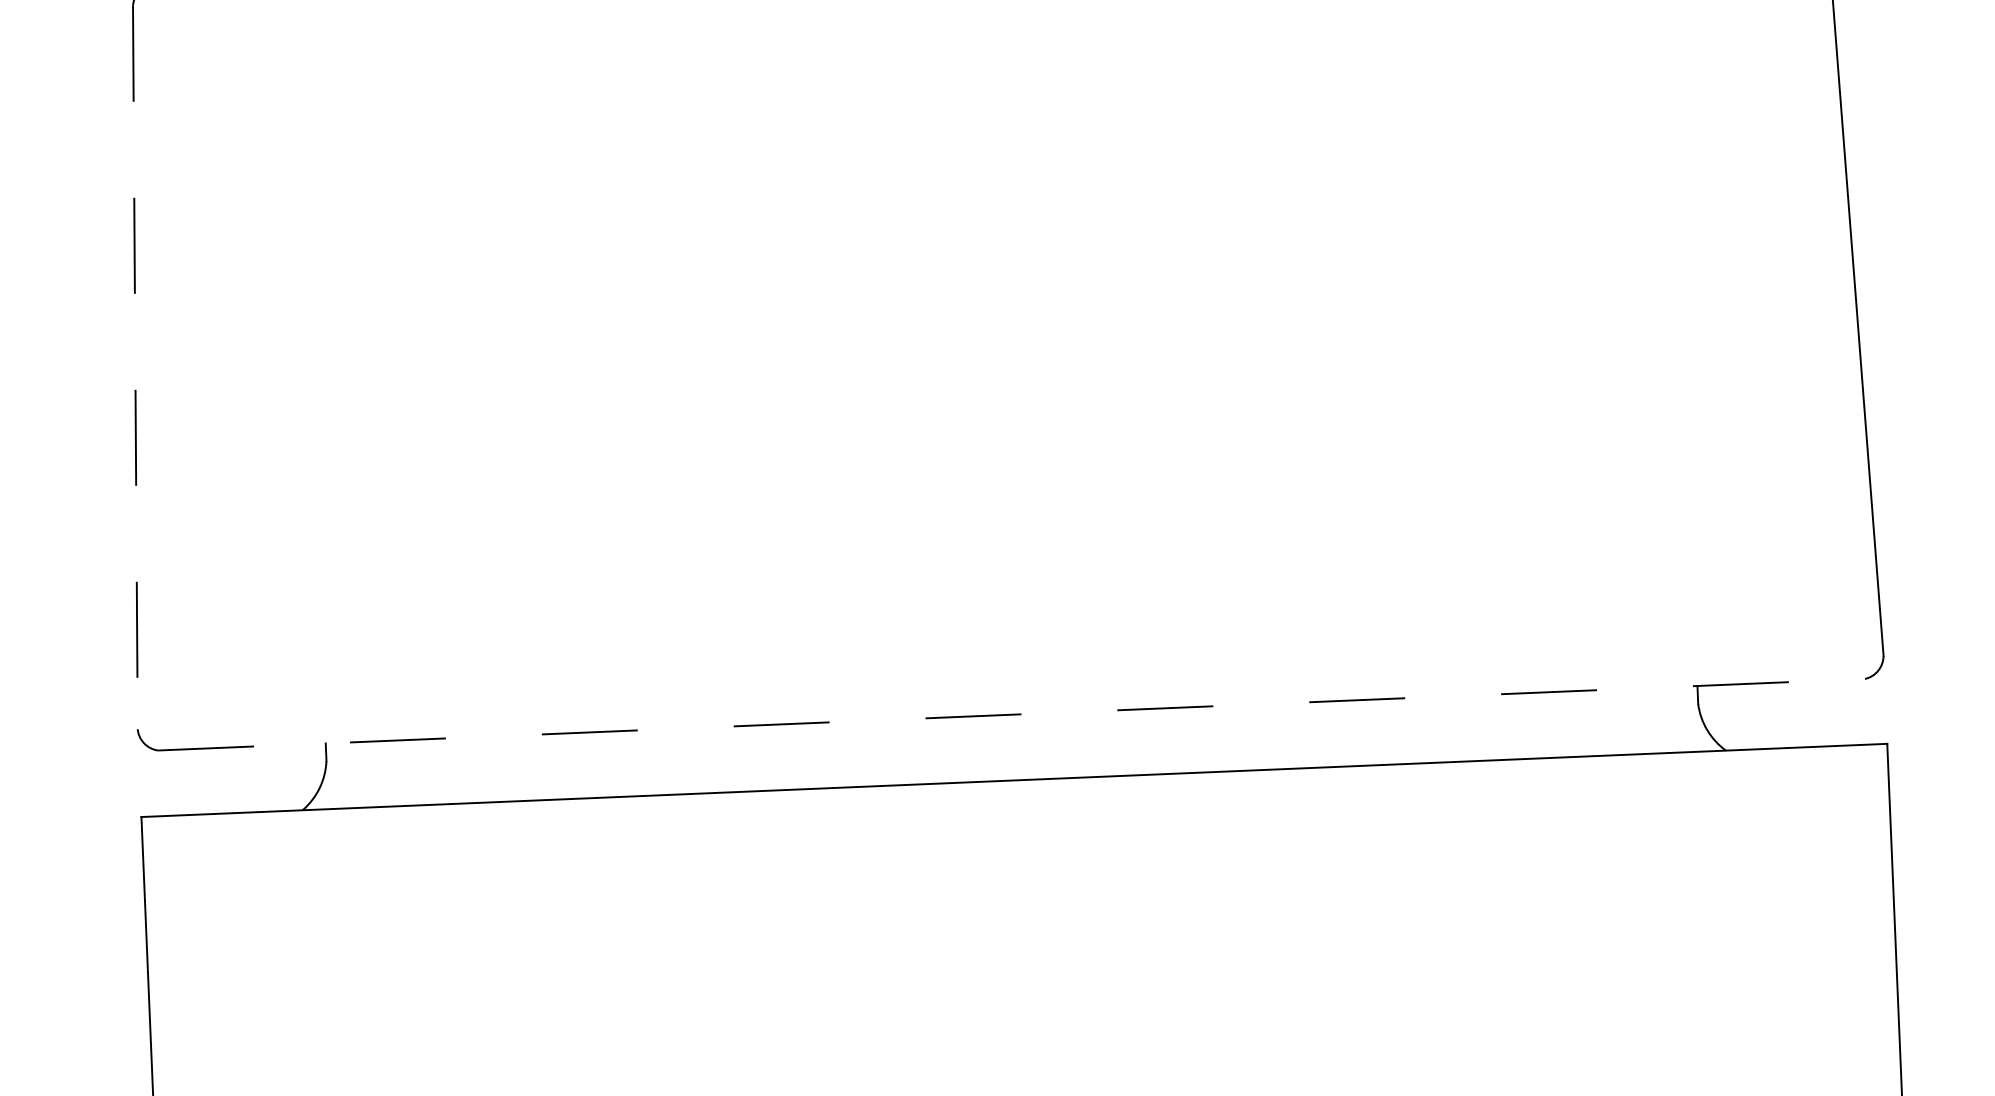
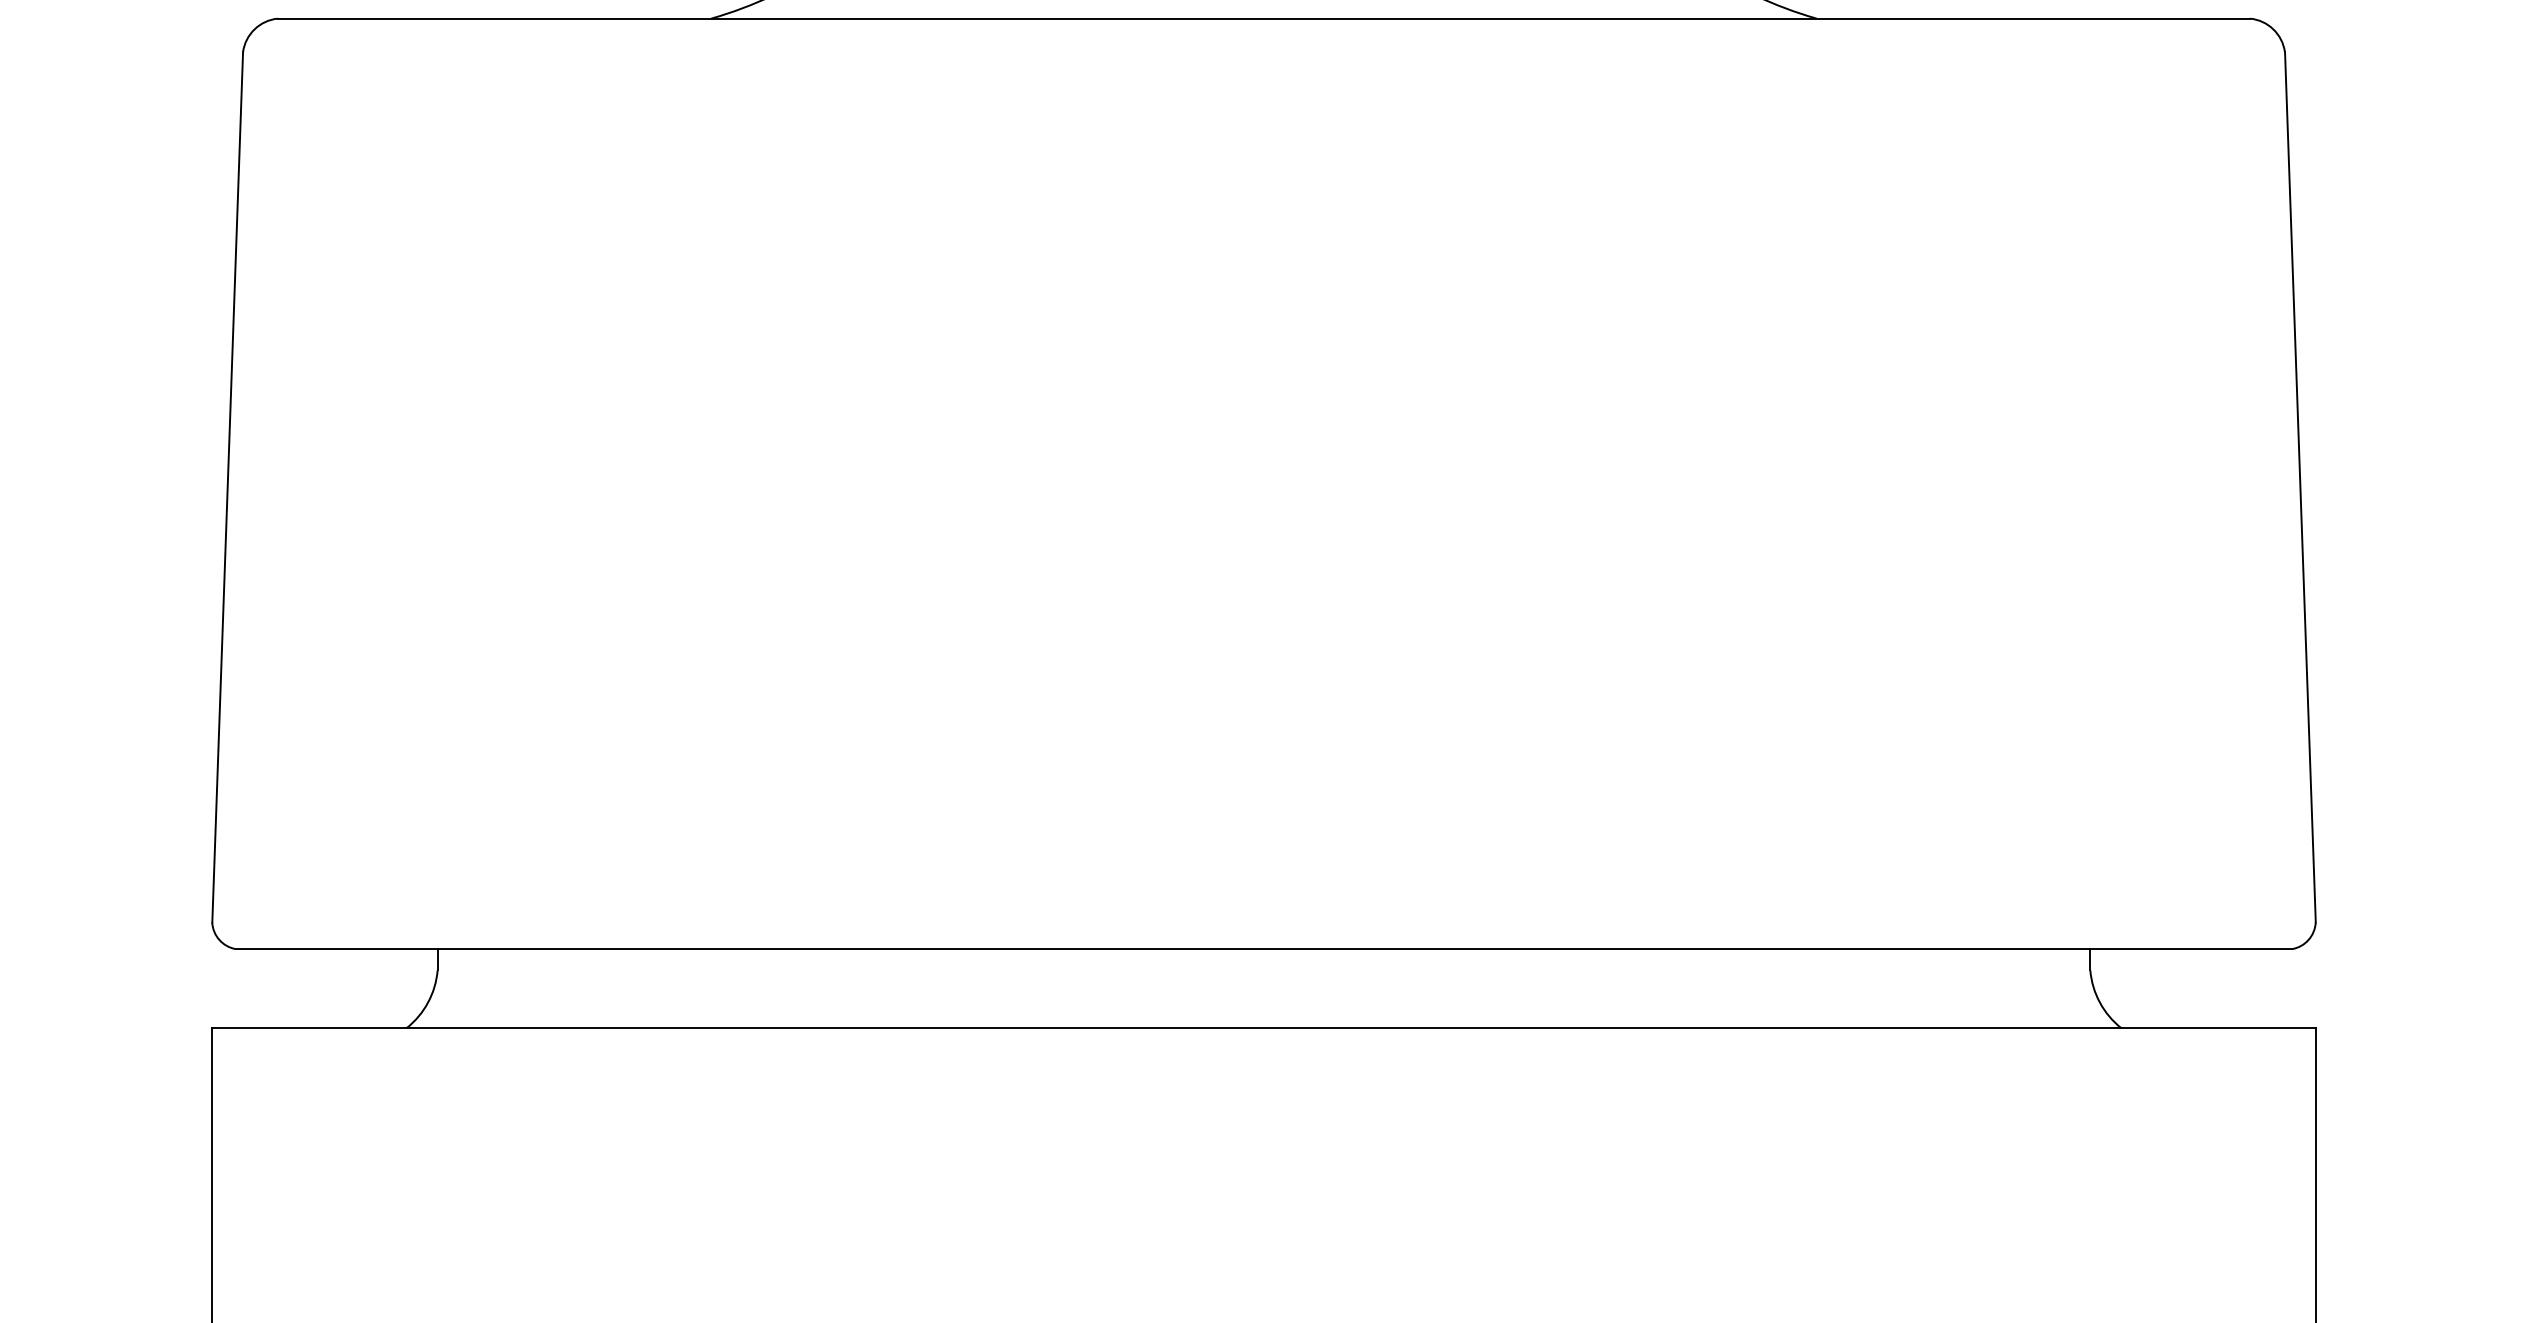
line: (135, 367) -> (227, 487), dashed -> solid
line: (1011, 715) -> (1264, 949), dashed -> solid

